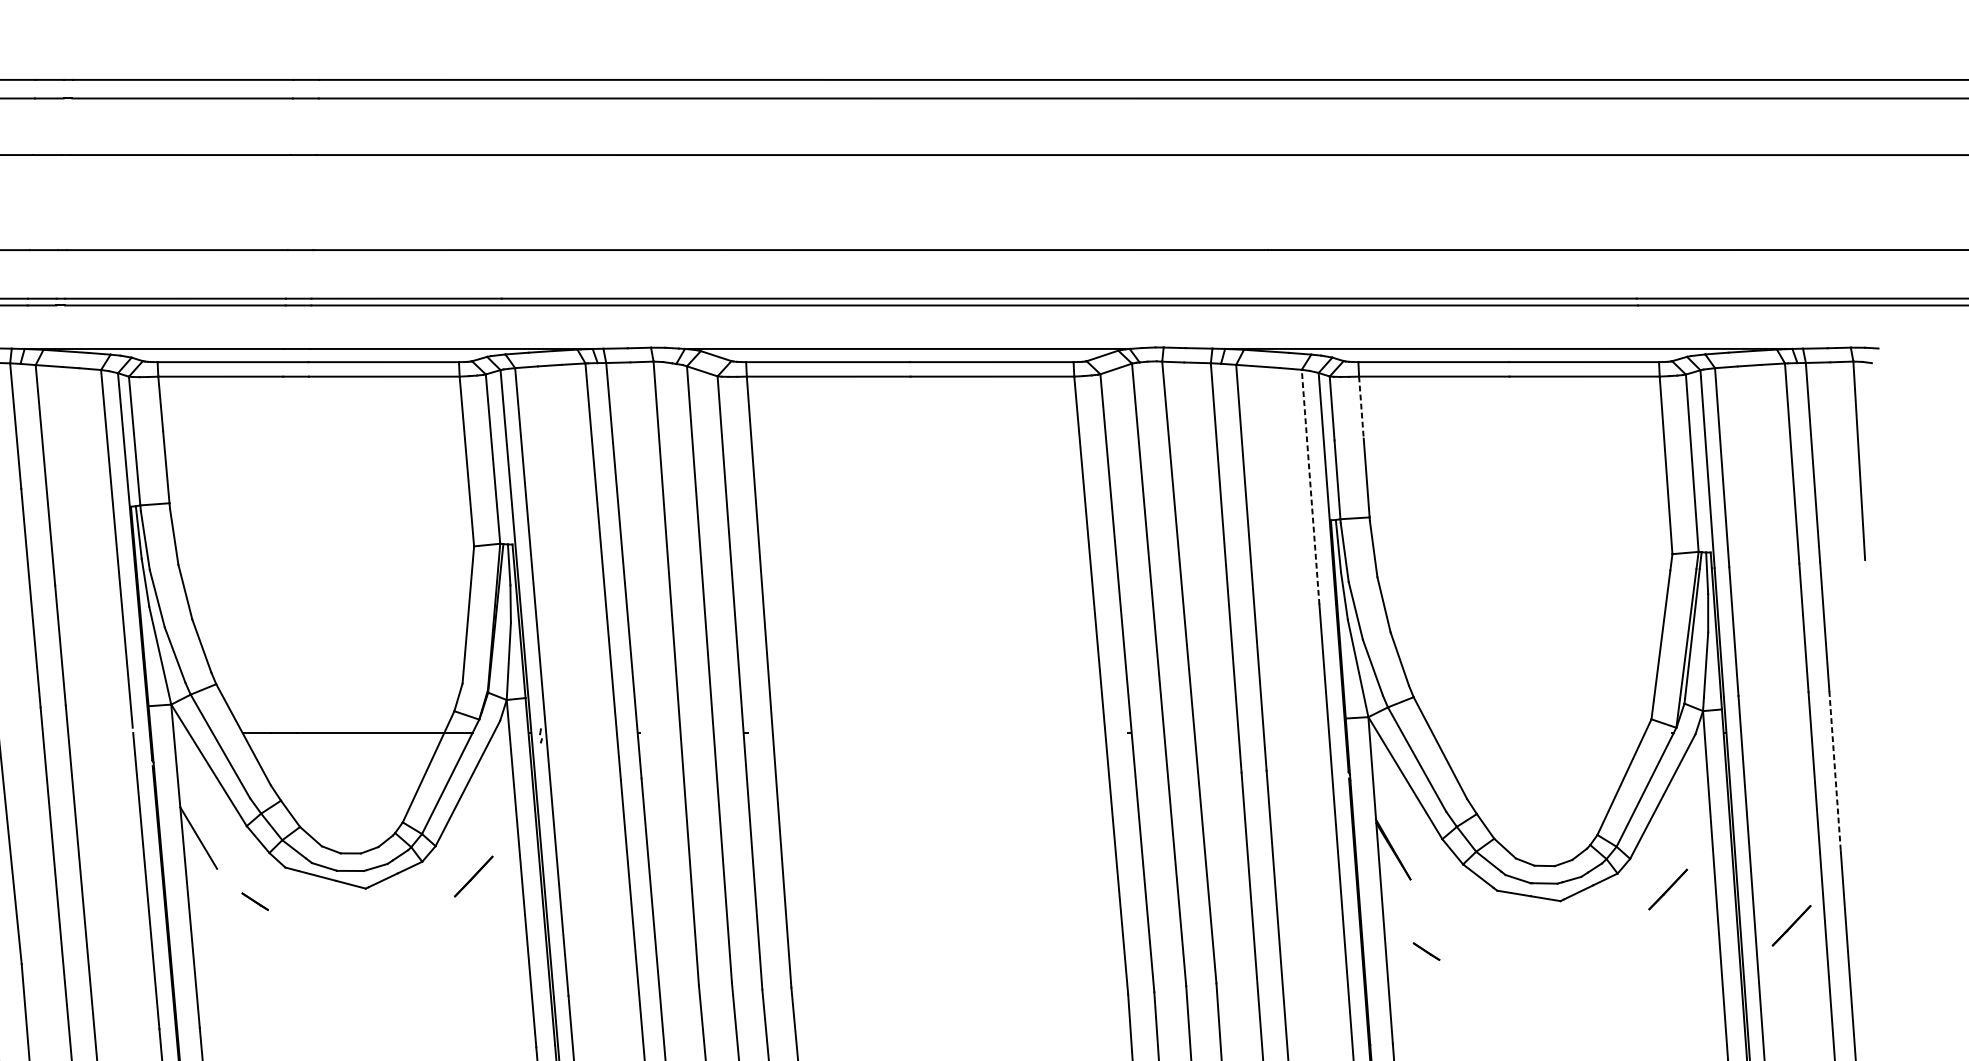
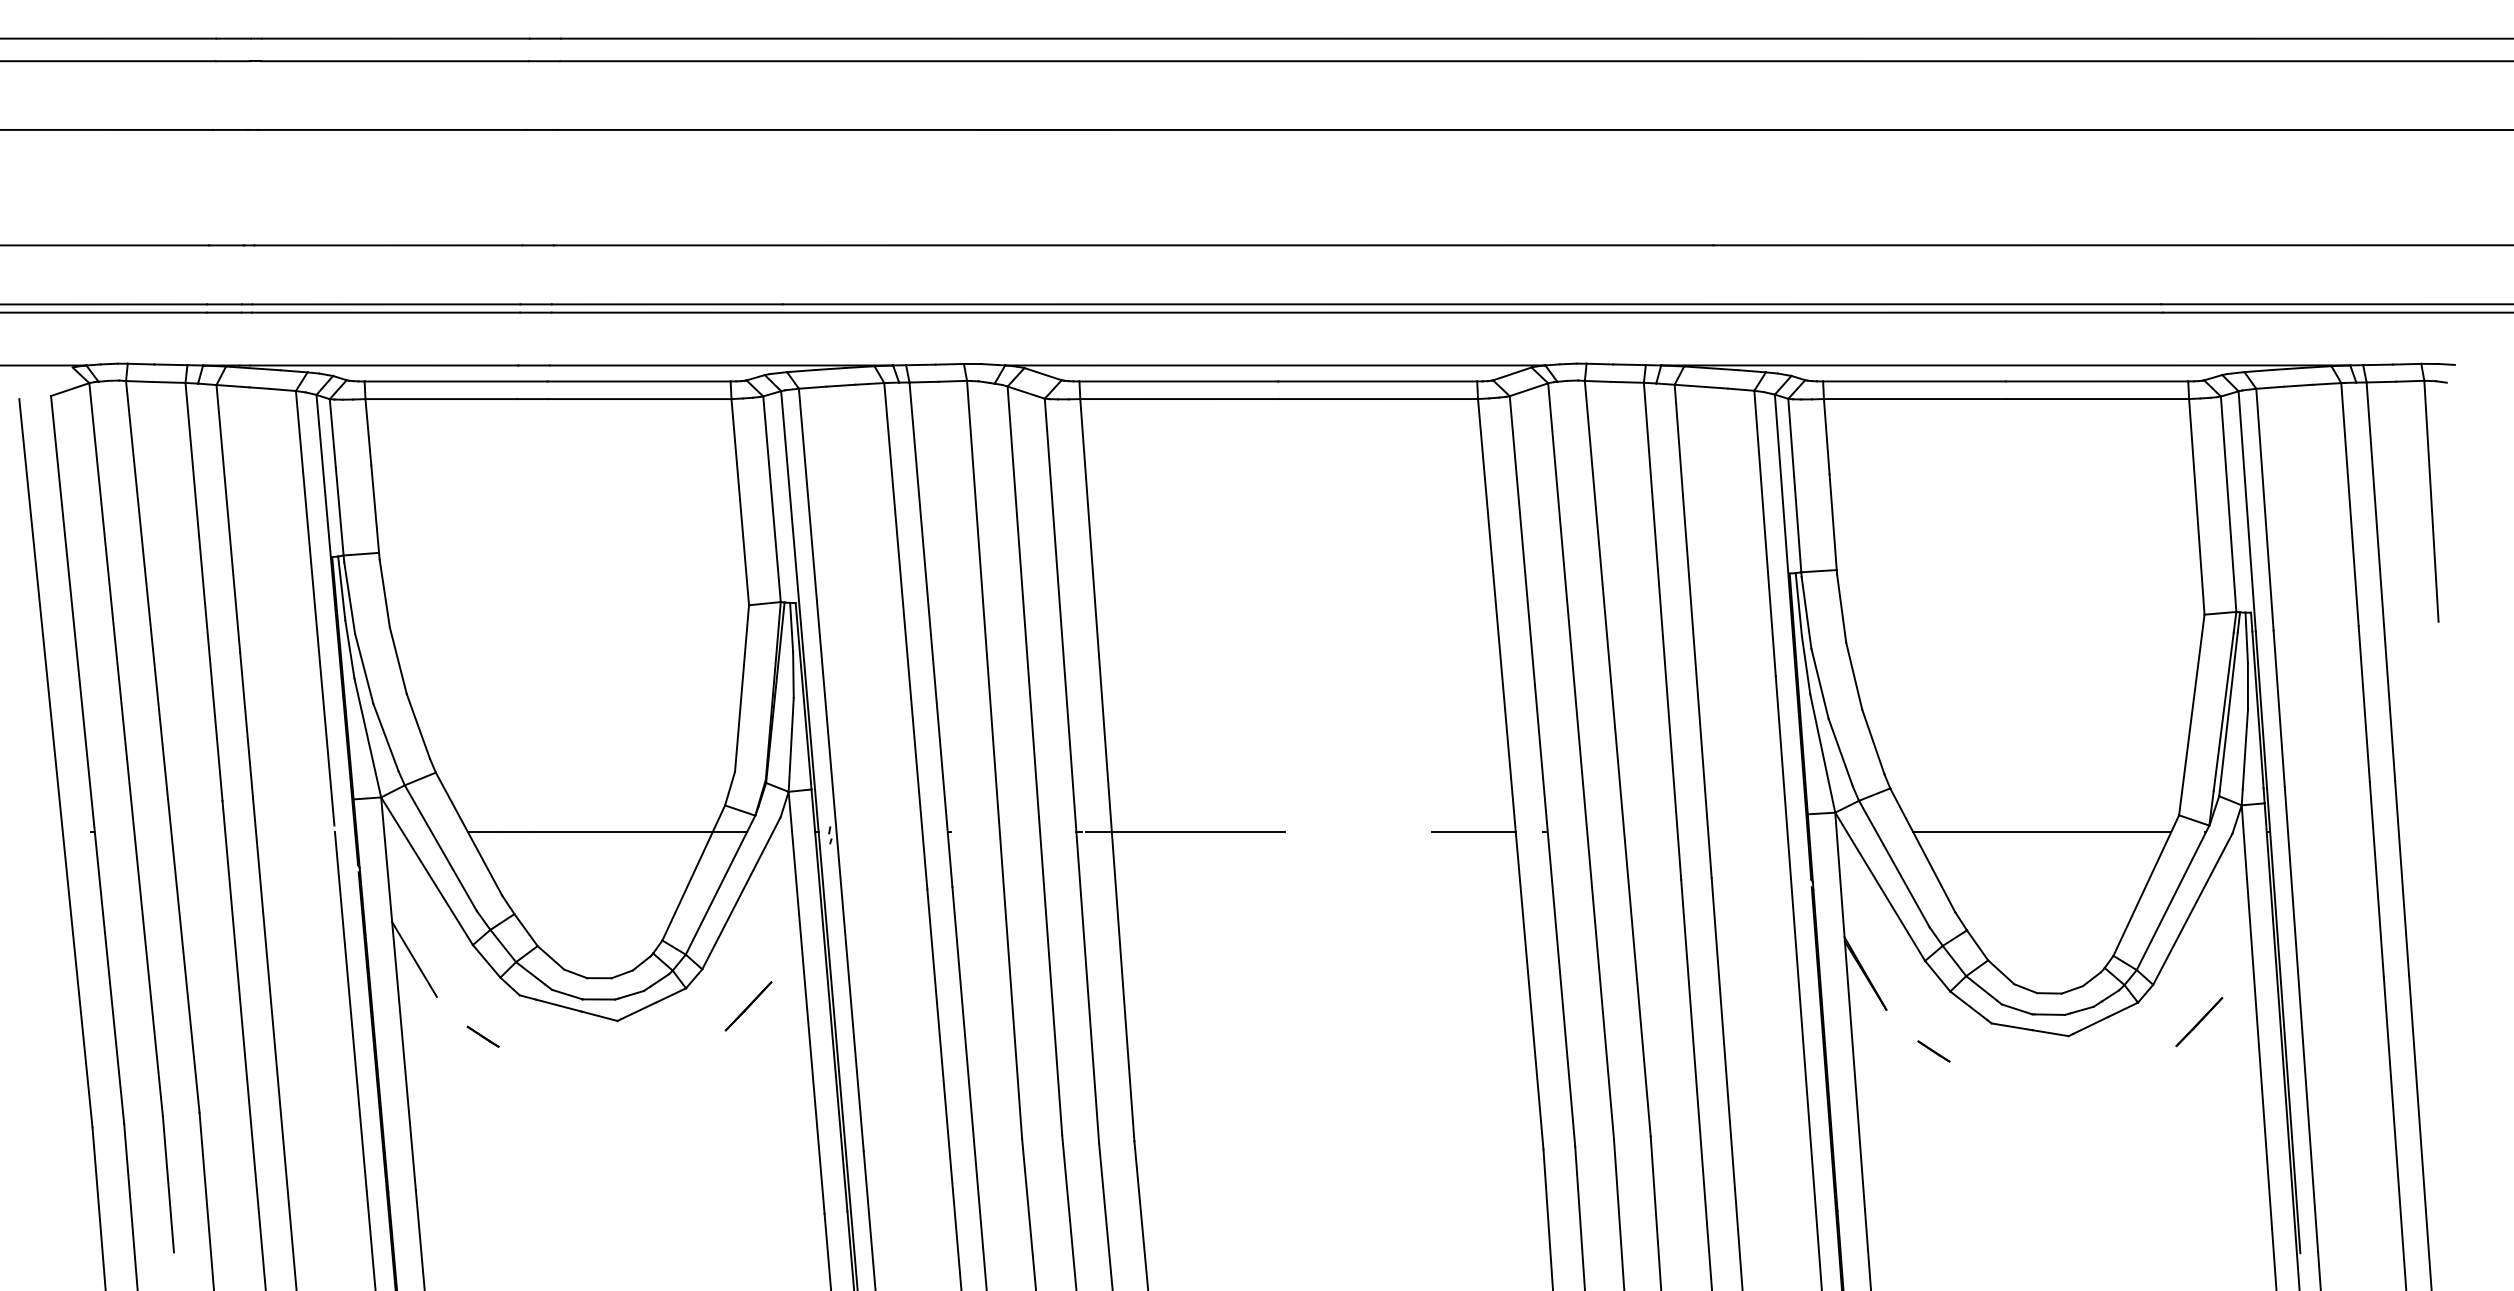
line: (1361, 407) -> (1826, 436), dashed -> solid
line: (1310, 486) -> (1765, 532), dashed -> solid
line: (833, 733) -> (1185, 832), added
line: (1070, 733) -> (1473, 832), added
line: (1539, 733) -> (2042, 832), added
line: (1835, 771) -> (2402, 878), dashed -> solid
line: (1791, 926) -> (2349, 1066), removed
line: (1426, 951) -> (1933, 1051), moved

